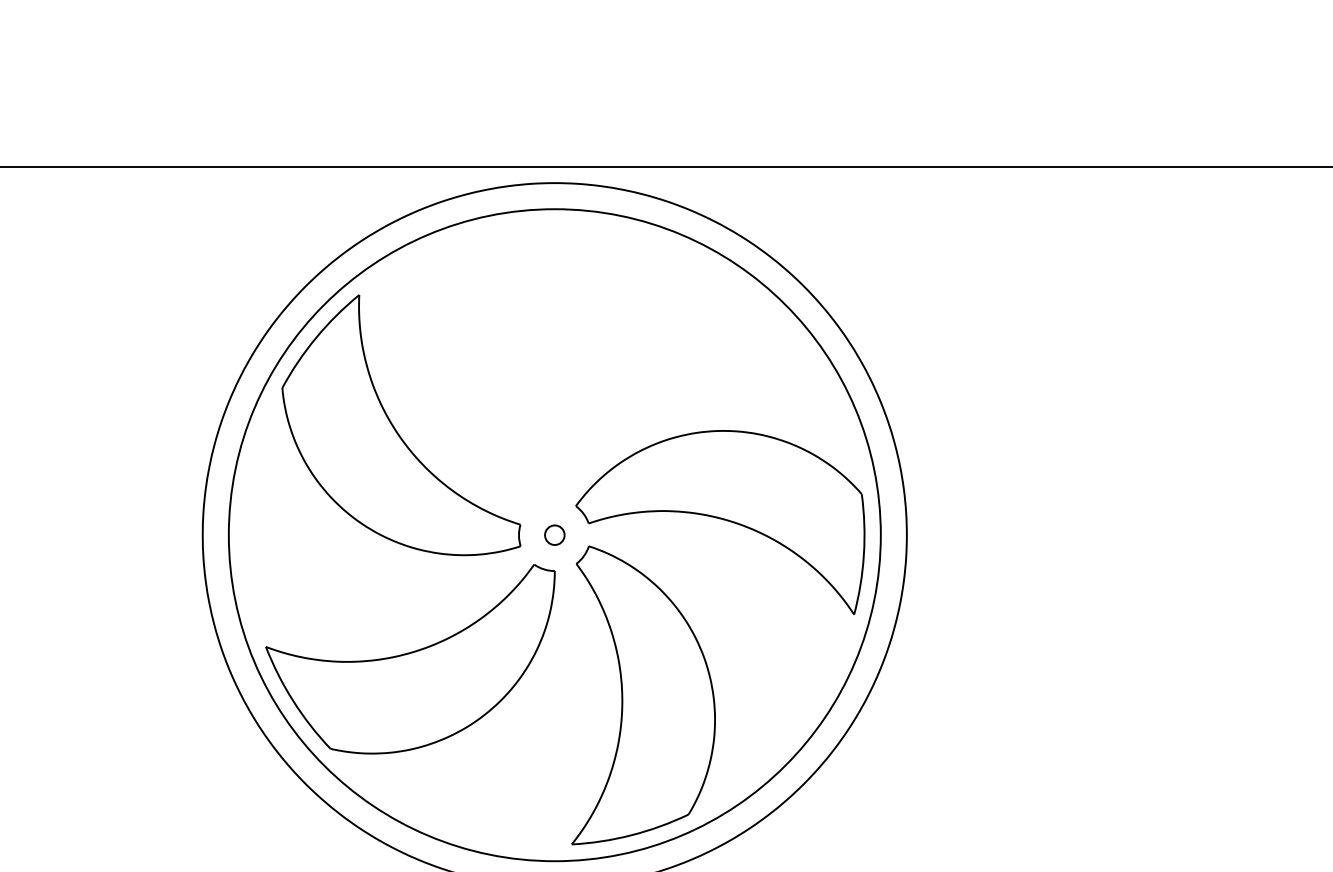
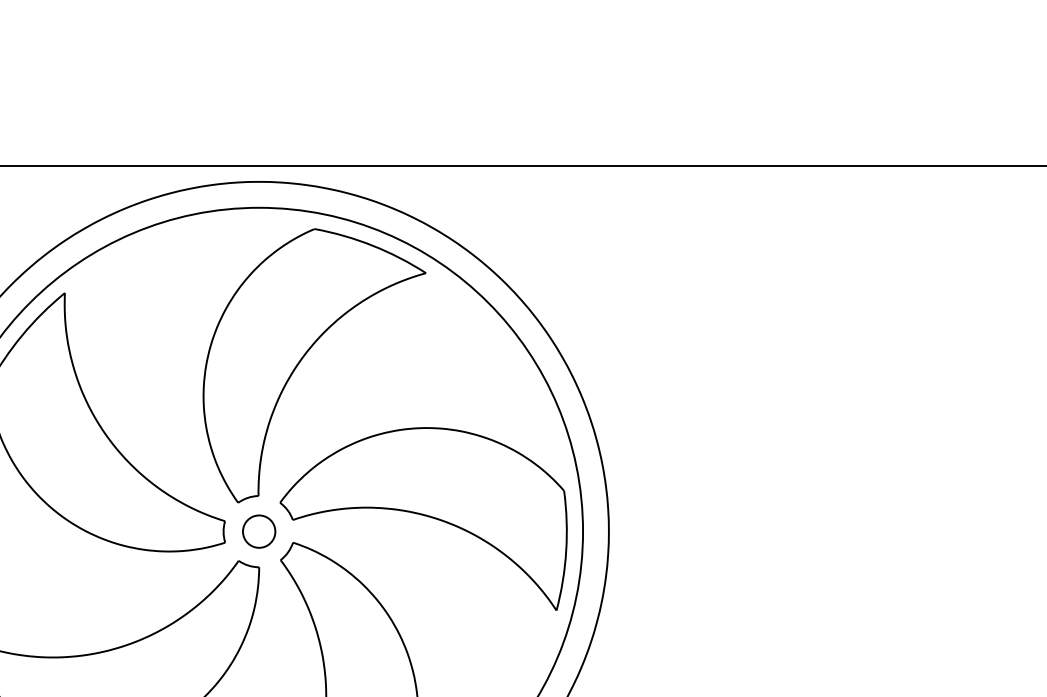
part: (600, 359) -> (304, 357), added
circle: (554, 534) -> (258, 530), size x1.67

